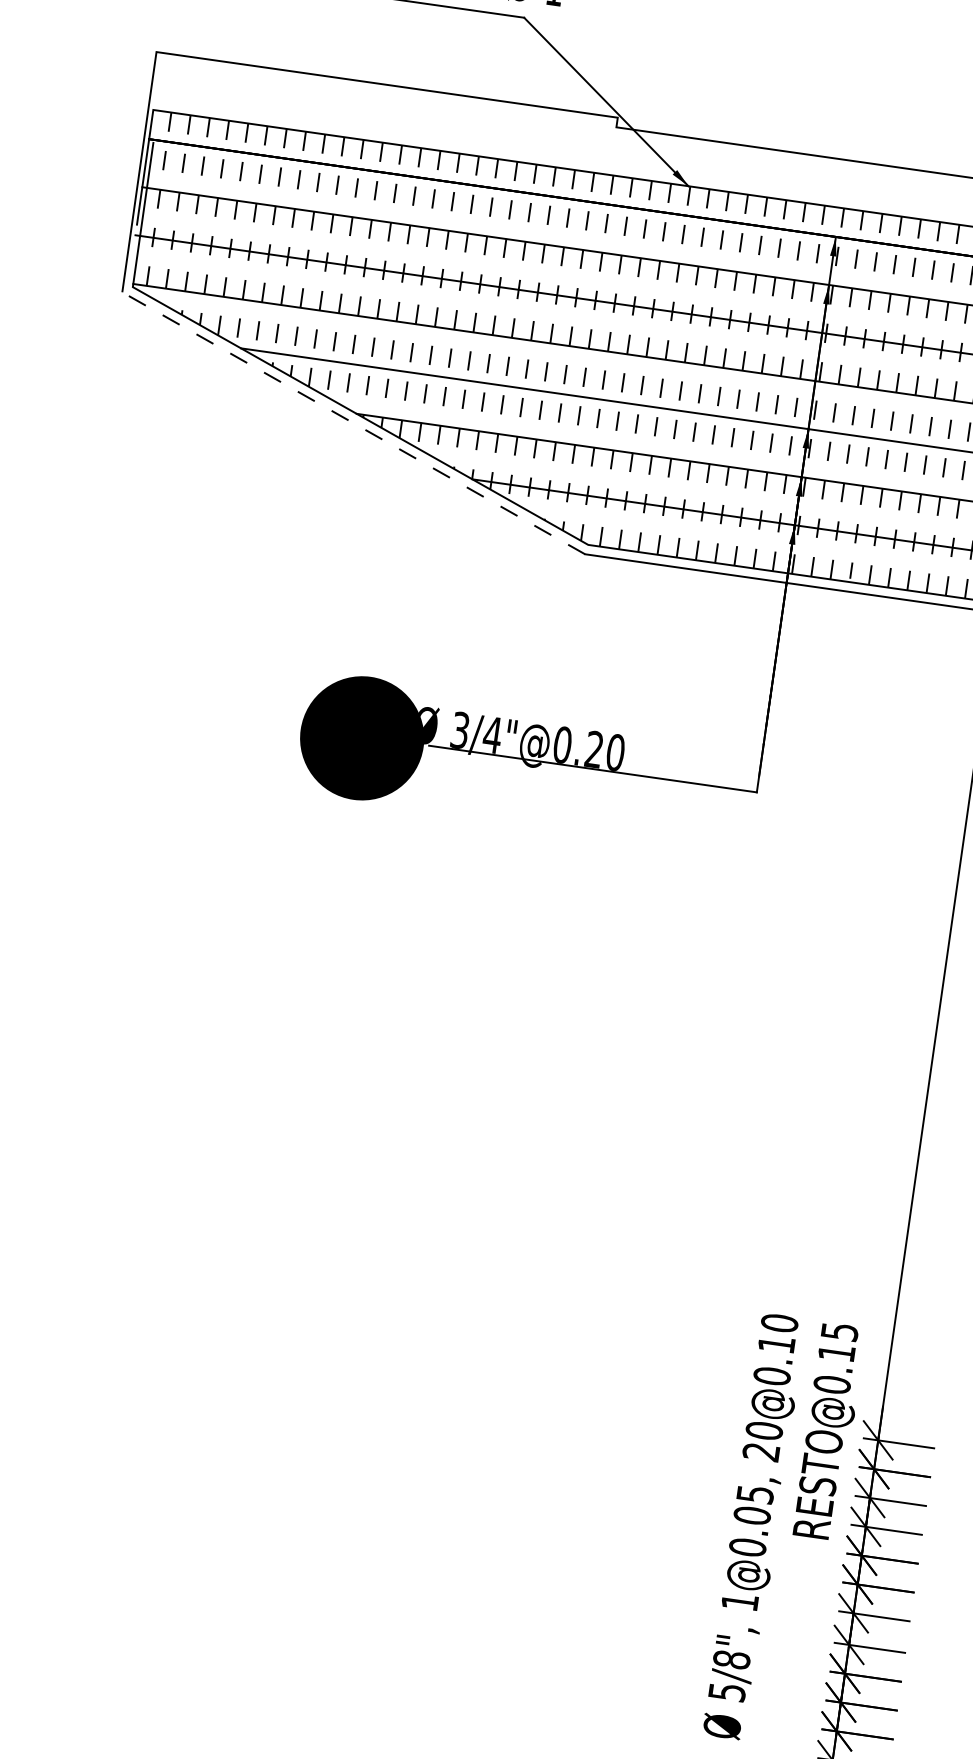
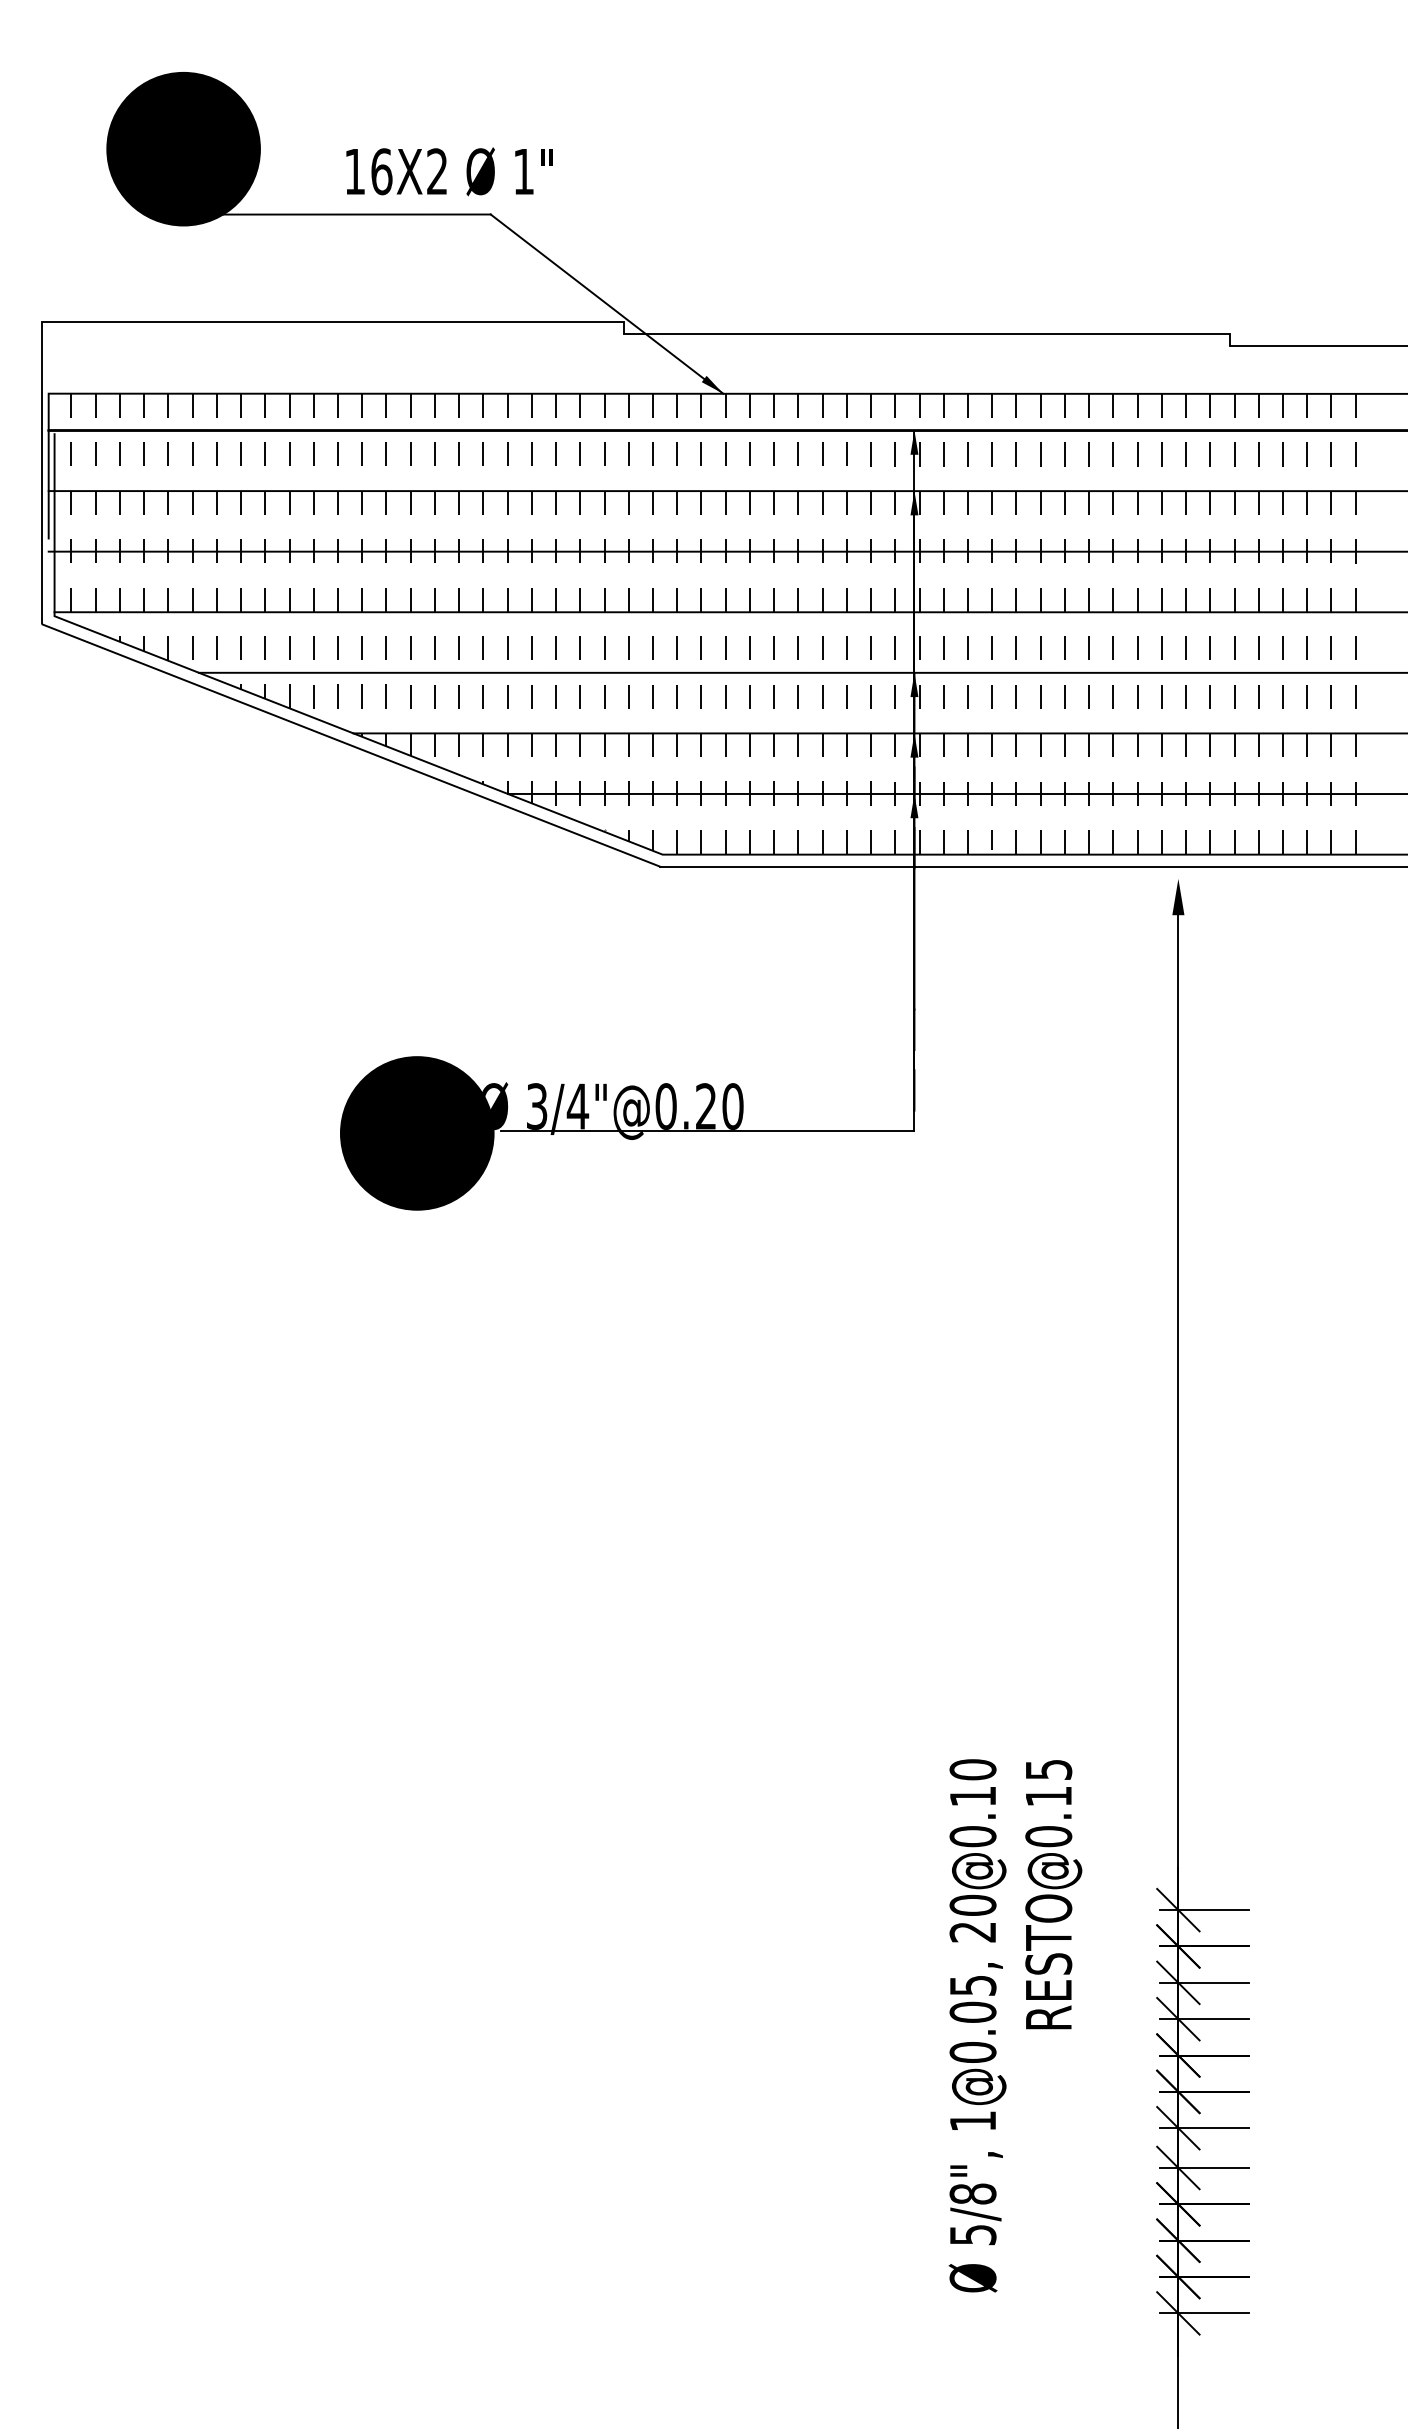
line: (353, 423) -> (351, 745), dashed -> solid
text: (784, 1530) -> (1015, 2025), moved

